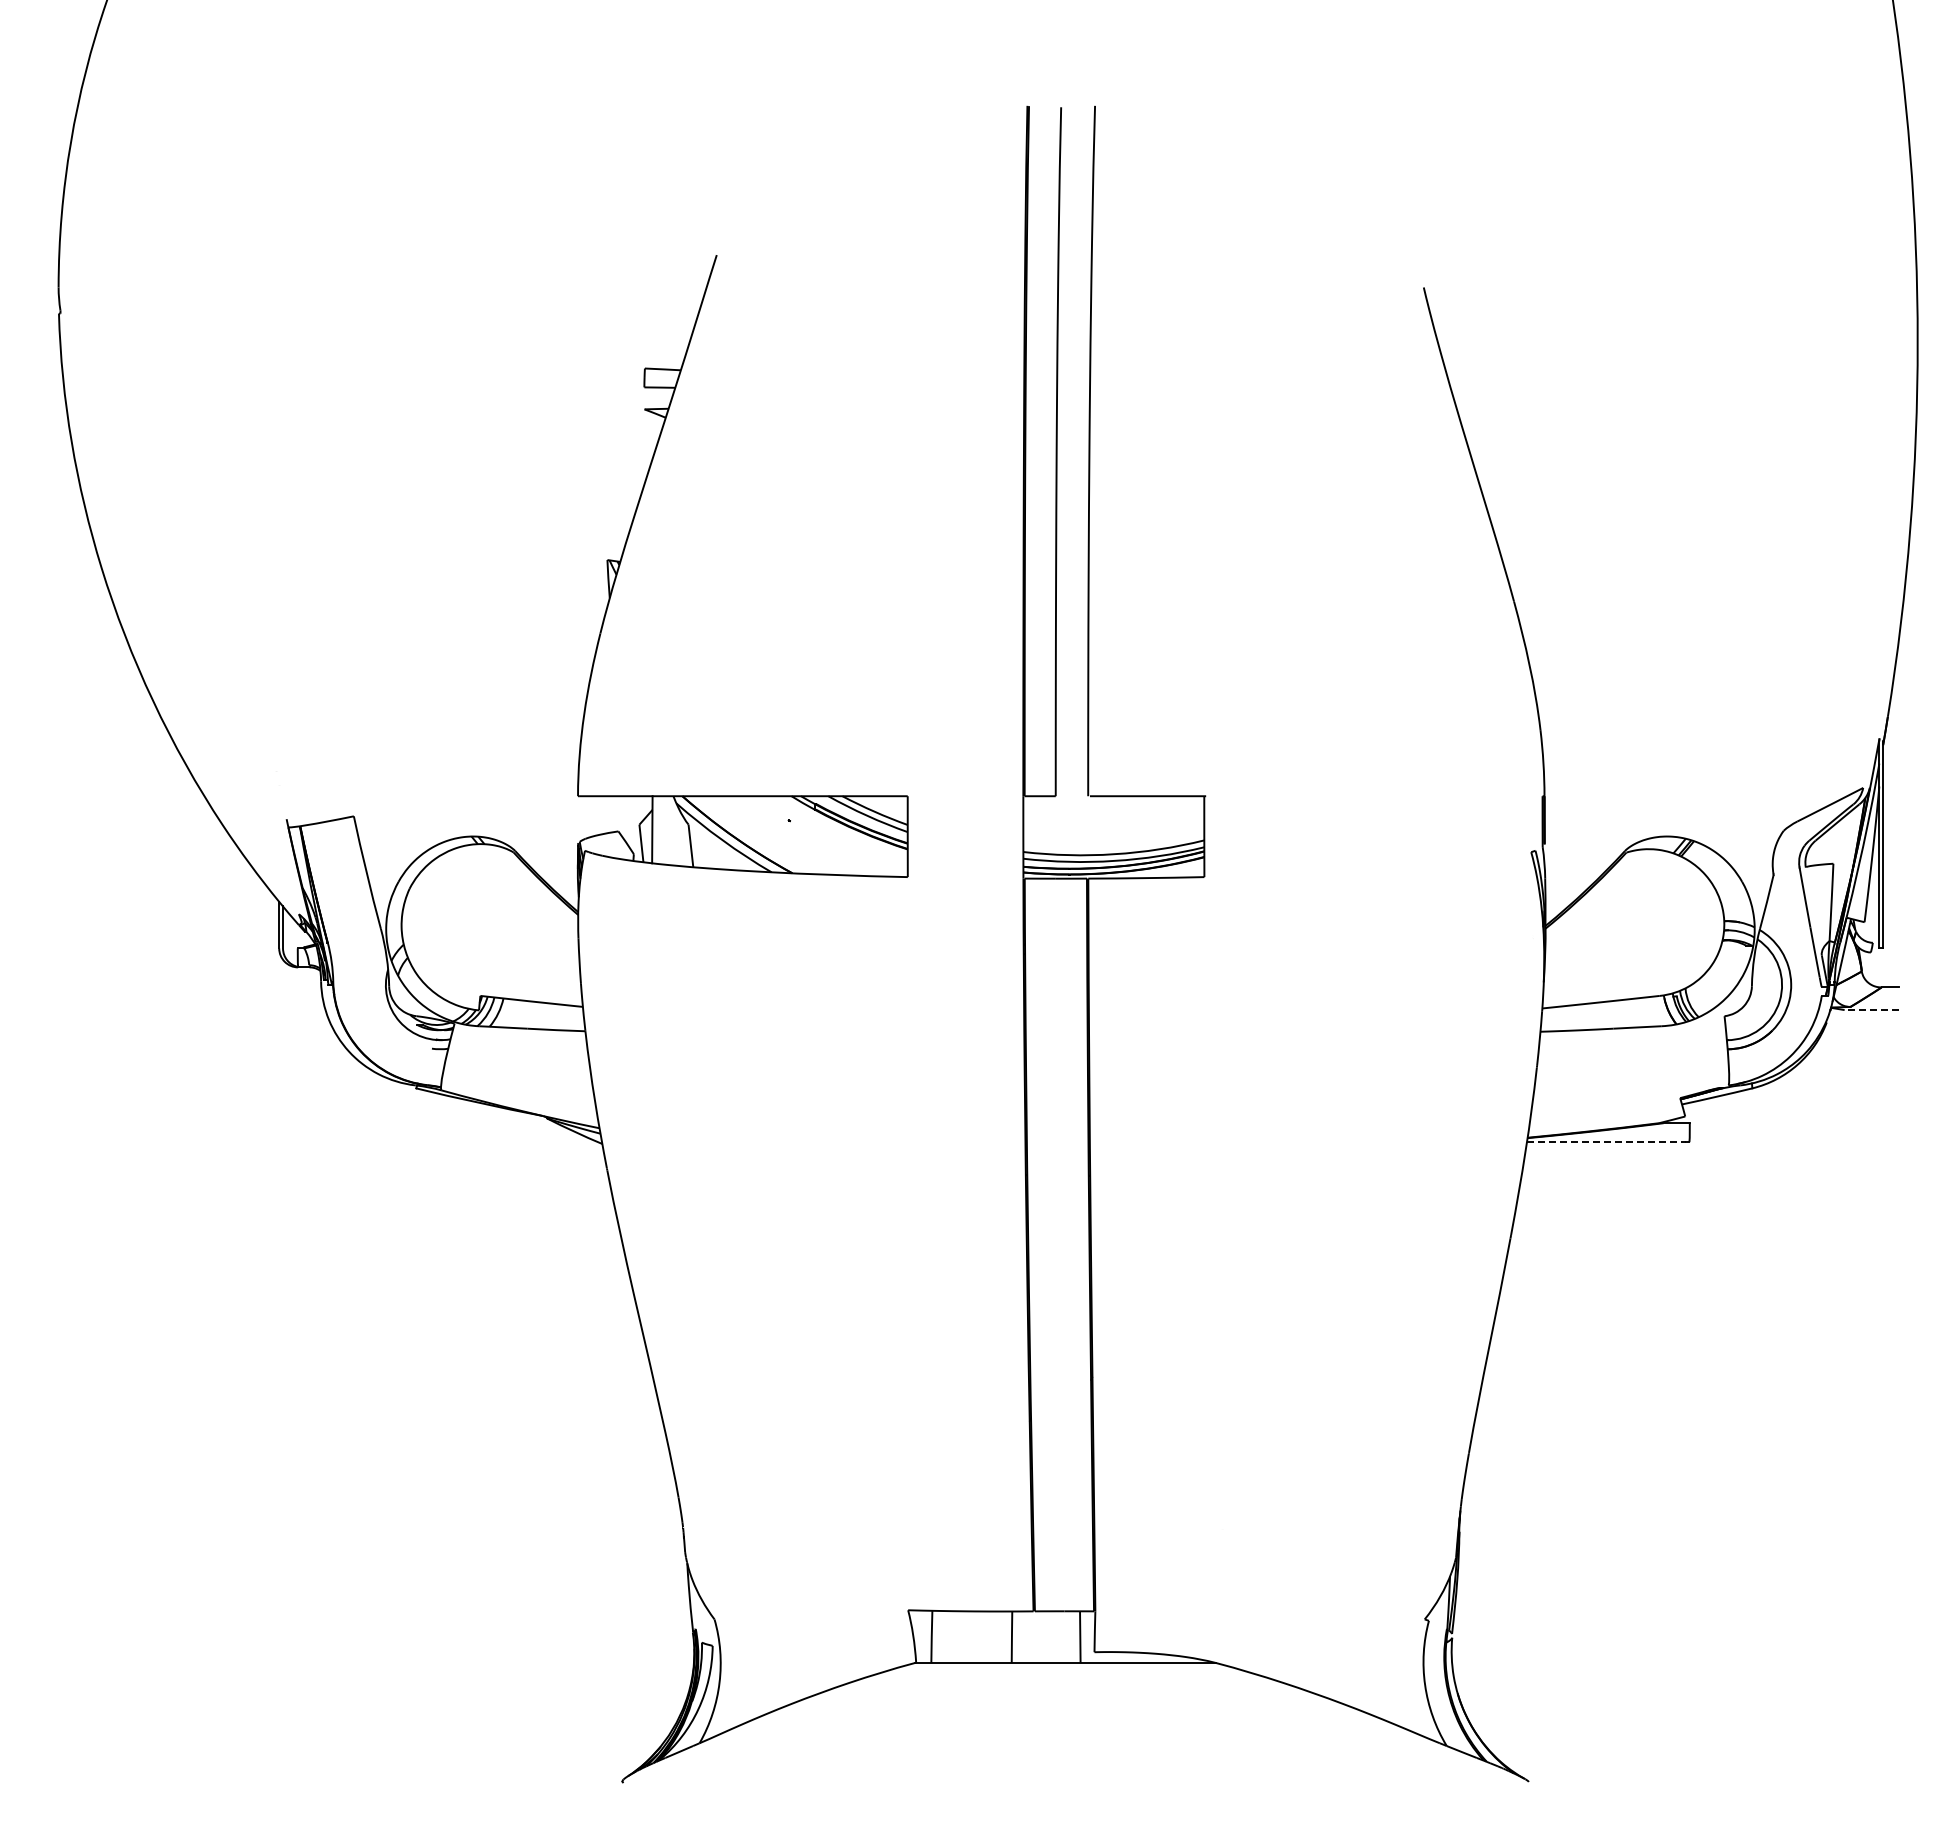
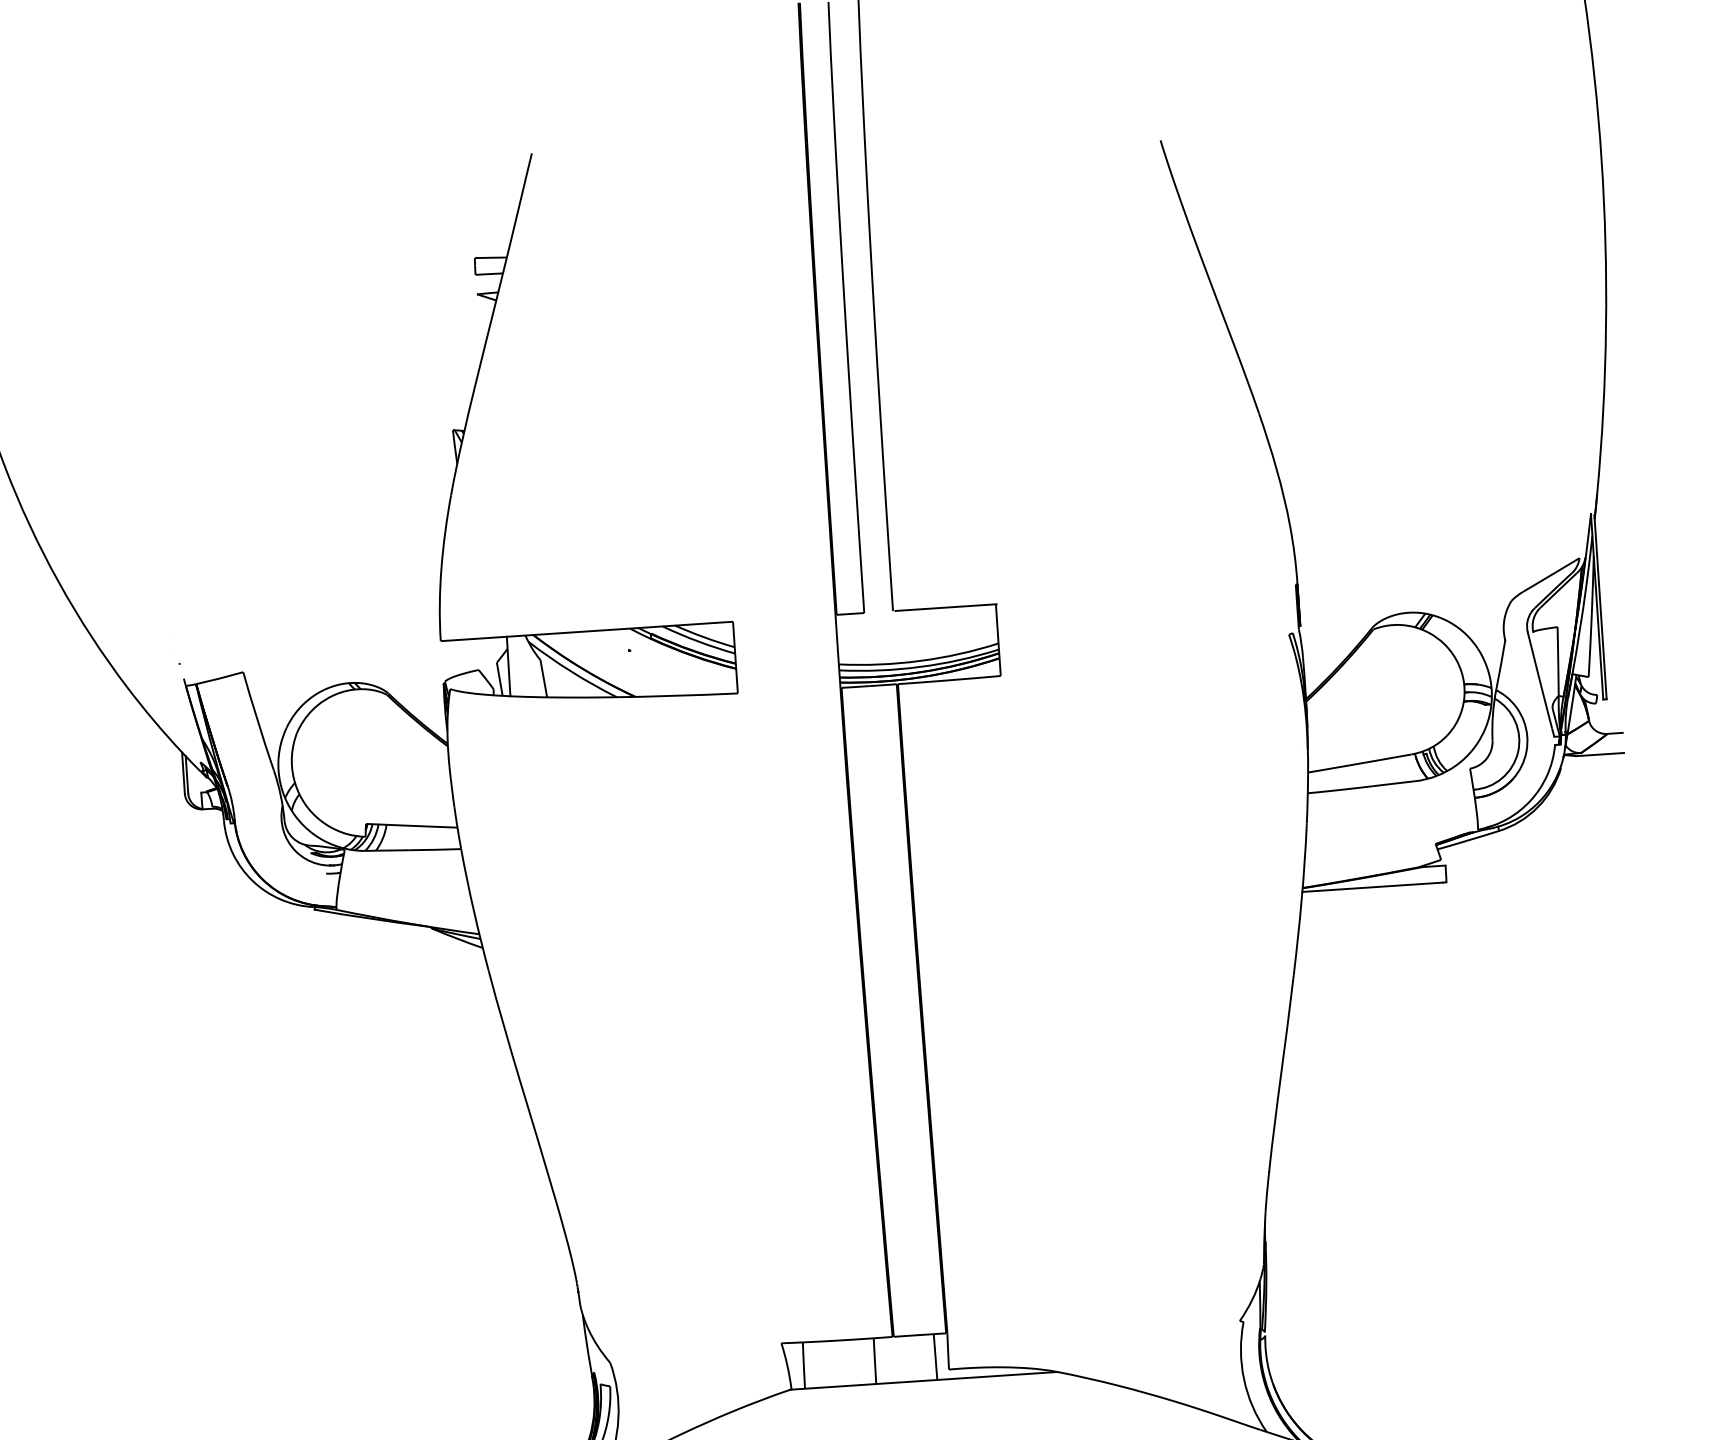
line: (1871, 1010) -> (1599, 754), dashed -> solid
line: (1606, 1142) -> (1372, 887), dashed -> solid

